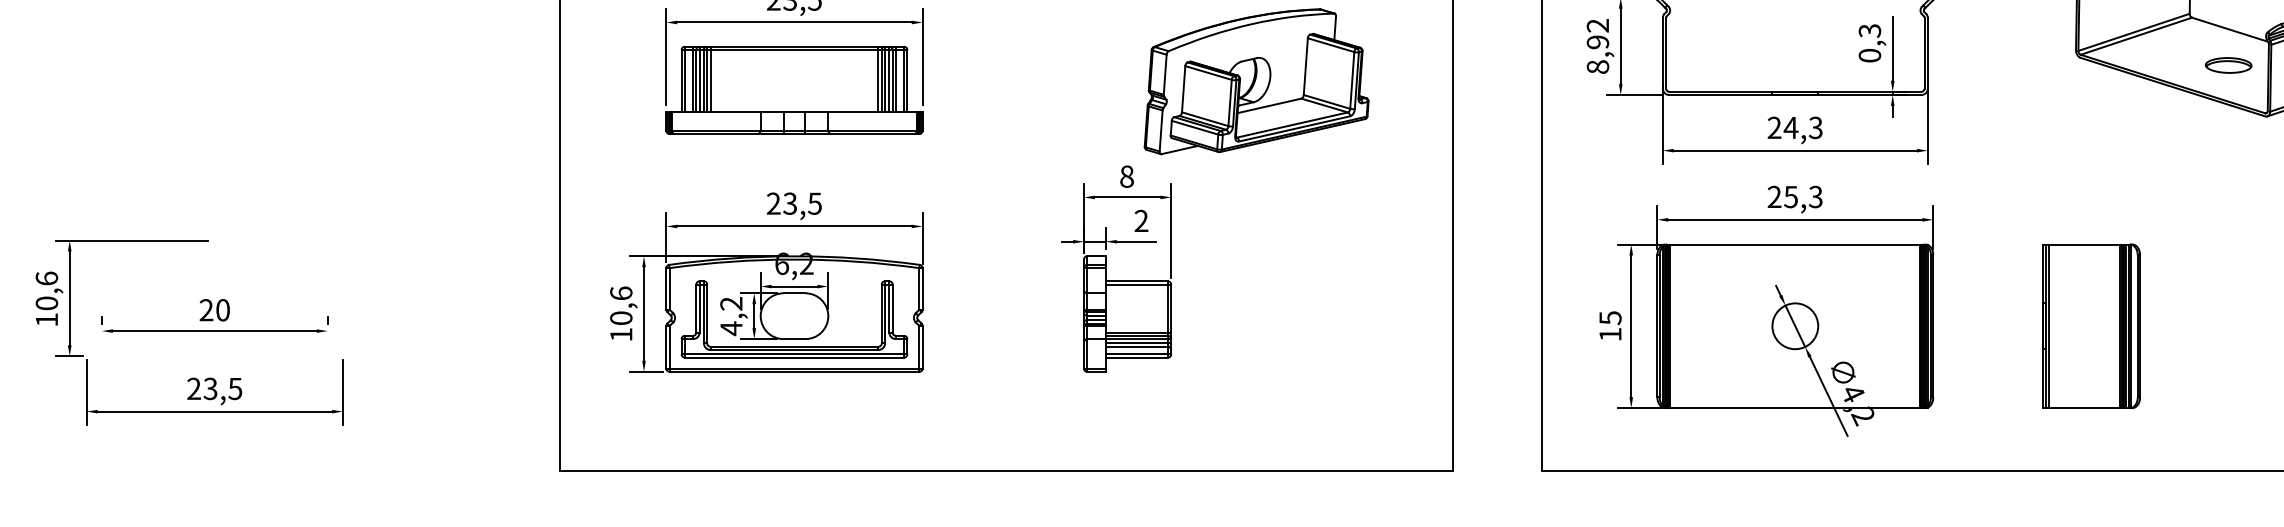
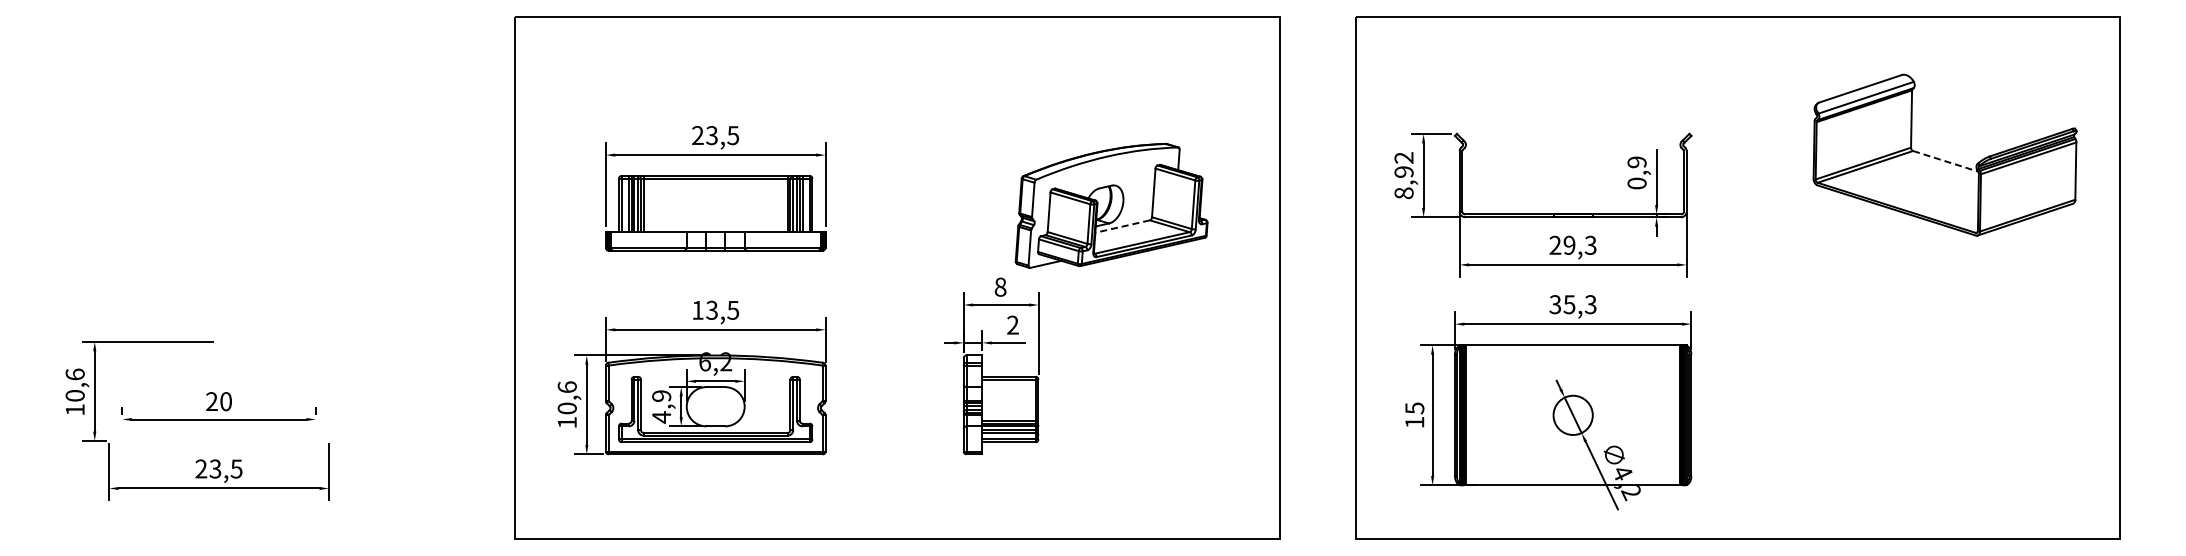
line: (2231, 29) -> (1946, 161), solid -> dashed
text: (1869, 31) -> (1636, 162), 0,3 -> 0,9
part: (2228, 64) -> (1944, 191), removed
line: (1269, 105) -> (1122, 226), solid -> dashed
text: (1791, 126) -> (1569, 244), 24,3 -> 29,3
text: (1774, 196) -> (1555, 304), 25,3 -> 35,3
text: (773, 202) -> (697, 309), 23,5 -> 13,5
text: (731, 303) -> (661, 395), 4,2 -> 4,9
part: (2091, 326) -> (1826, 415), removed

